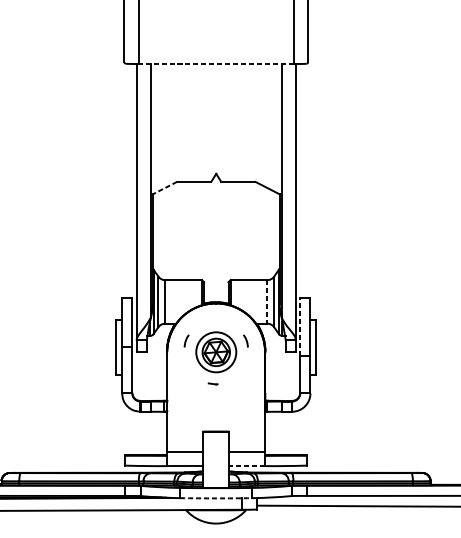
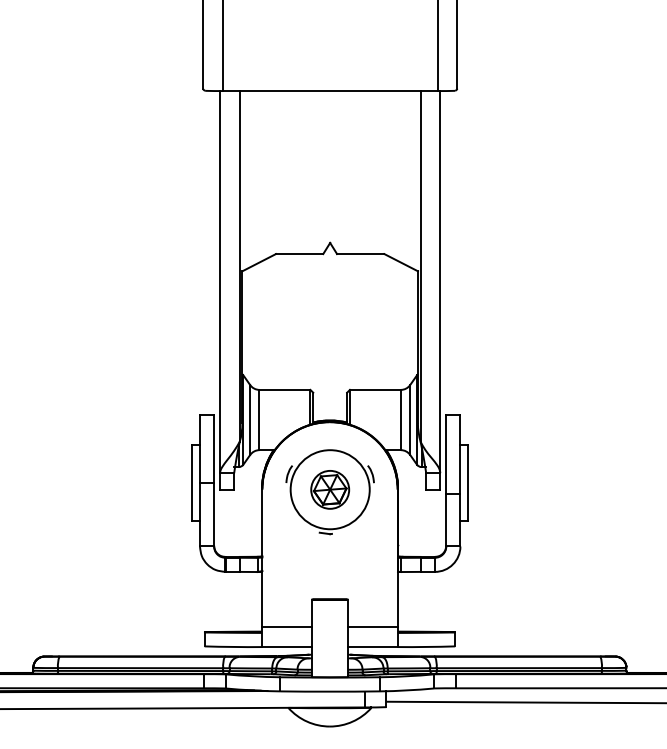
line: (215, 64) -> (329, 91), dashed -> solid
line: (165, 188) -> (259, 262), dashed -> solid
line: (267, 302) -> (400, 420), dashed -> solid
line: (300, 326) -> (446, 454), dashed -> solid
circle: (215, 352) -> (329, 489), size x1.43
line: (246, 466) -> (372, 647), dashed -> solid
arc: (216, 498) -> (330, 691), dashed -> solid

